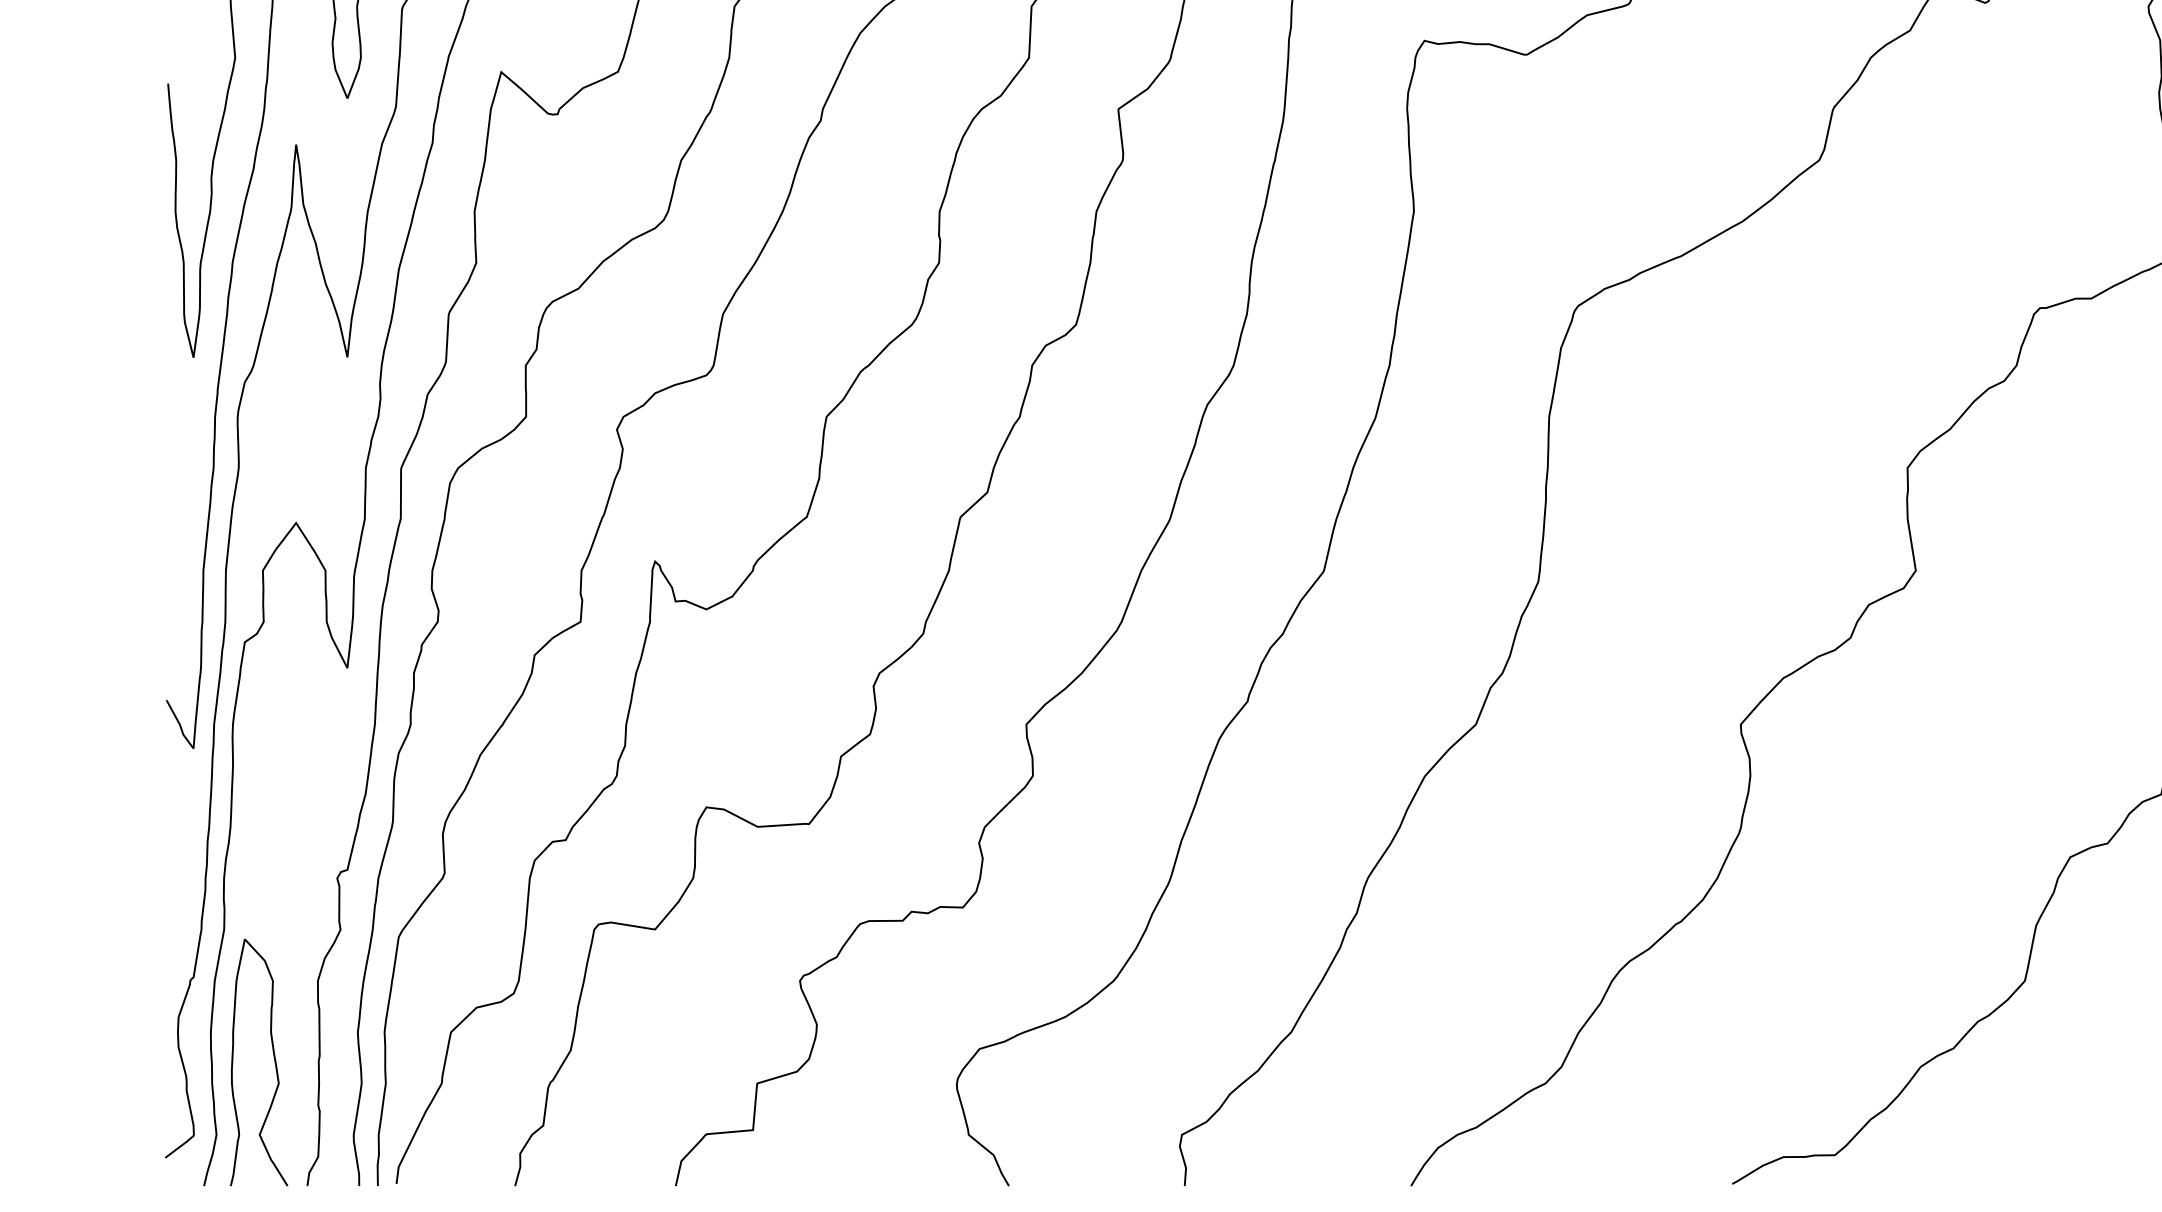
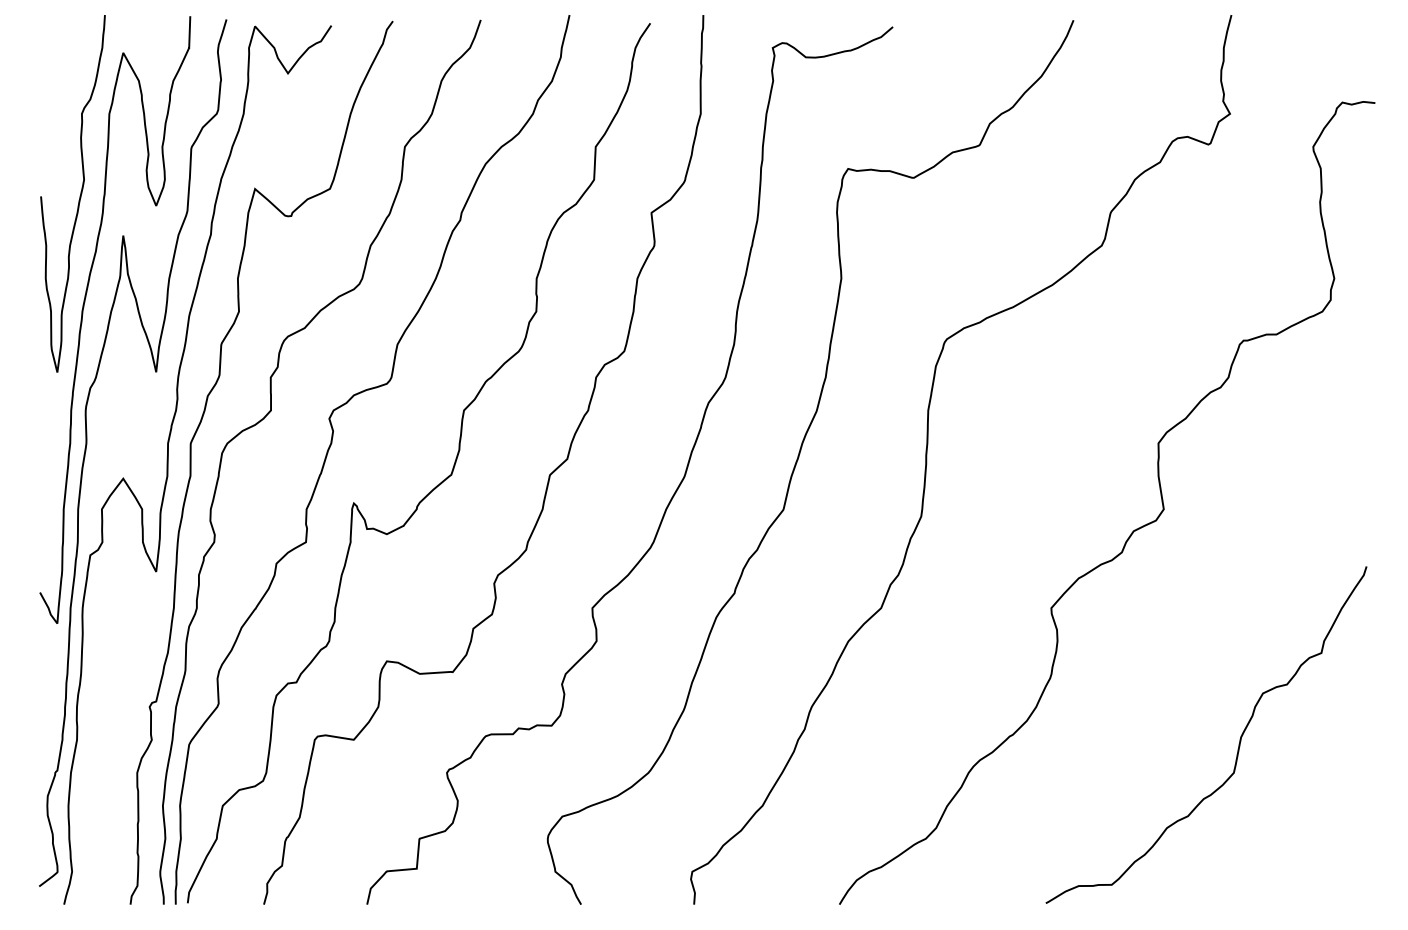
curve: (273, 1059) -> (108, 823), removed

